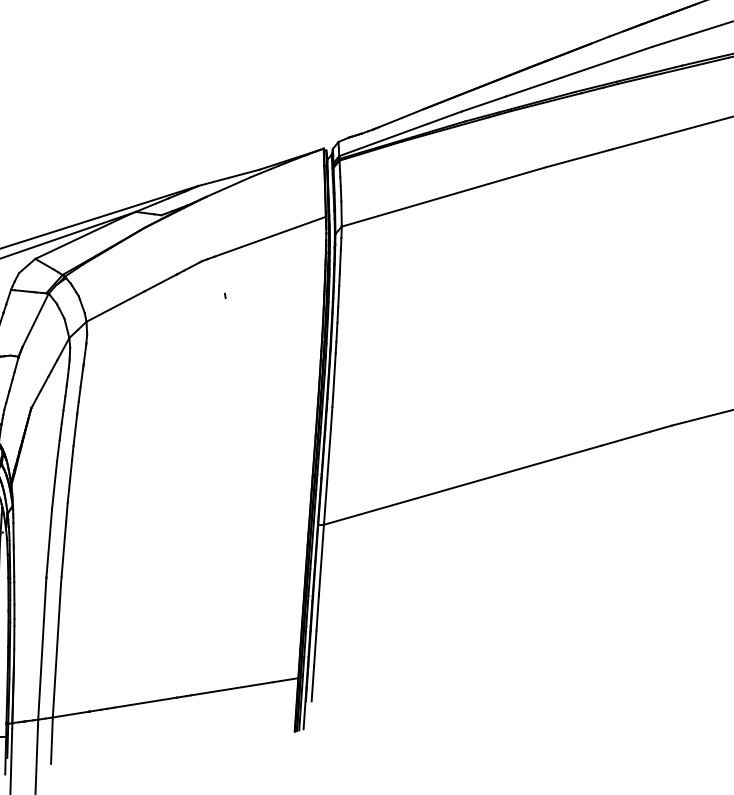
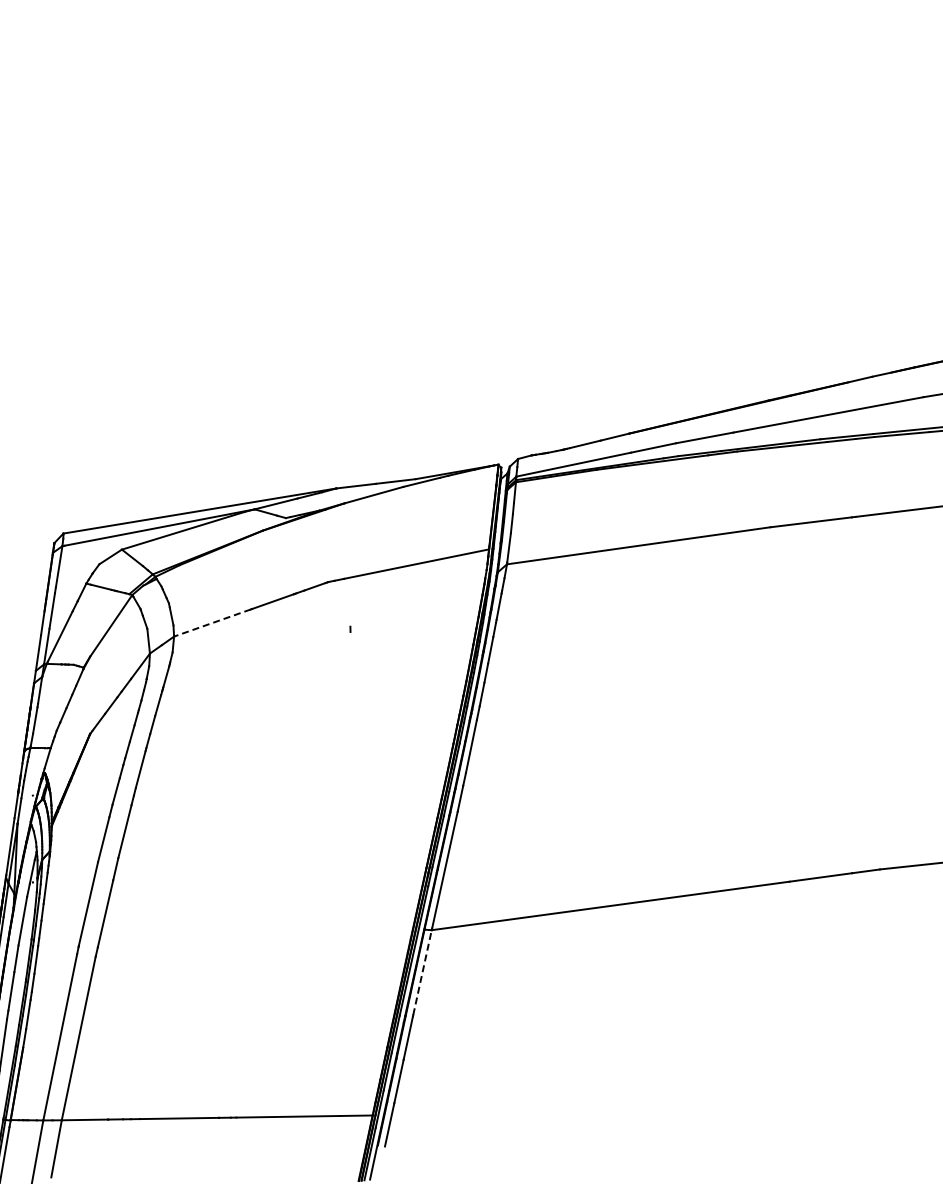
line: (115, 307) -> (212, 623), solid -> dashed
line: (321, 559) -> (422, 972), solid -> dashed

